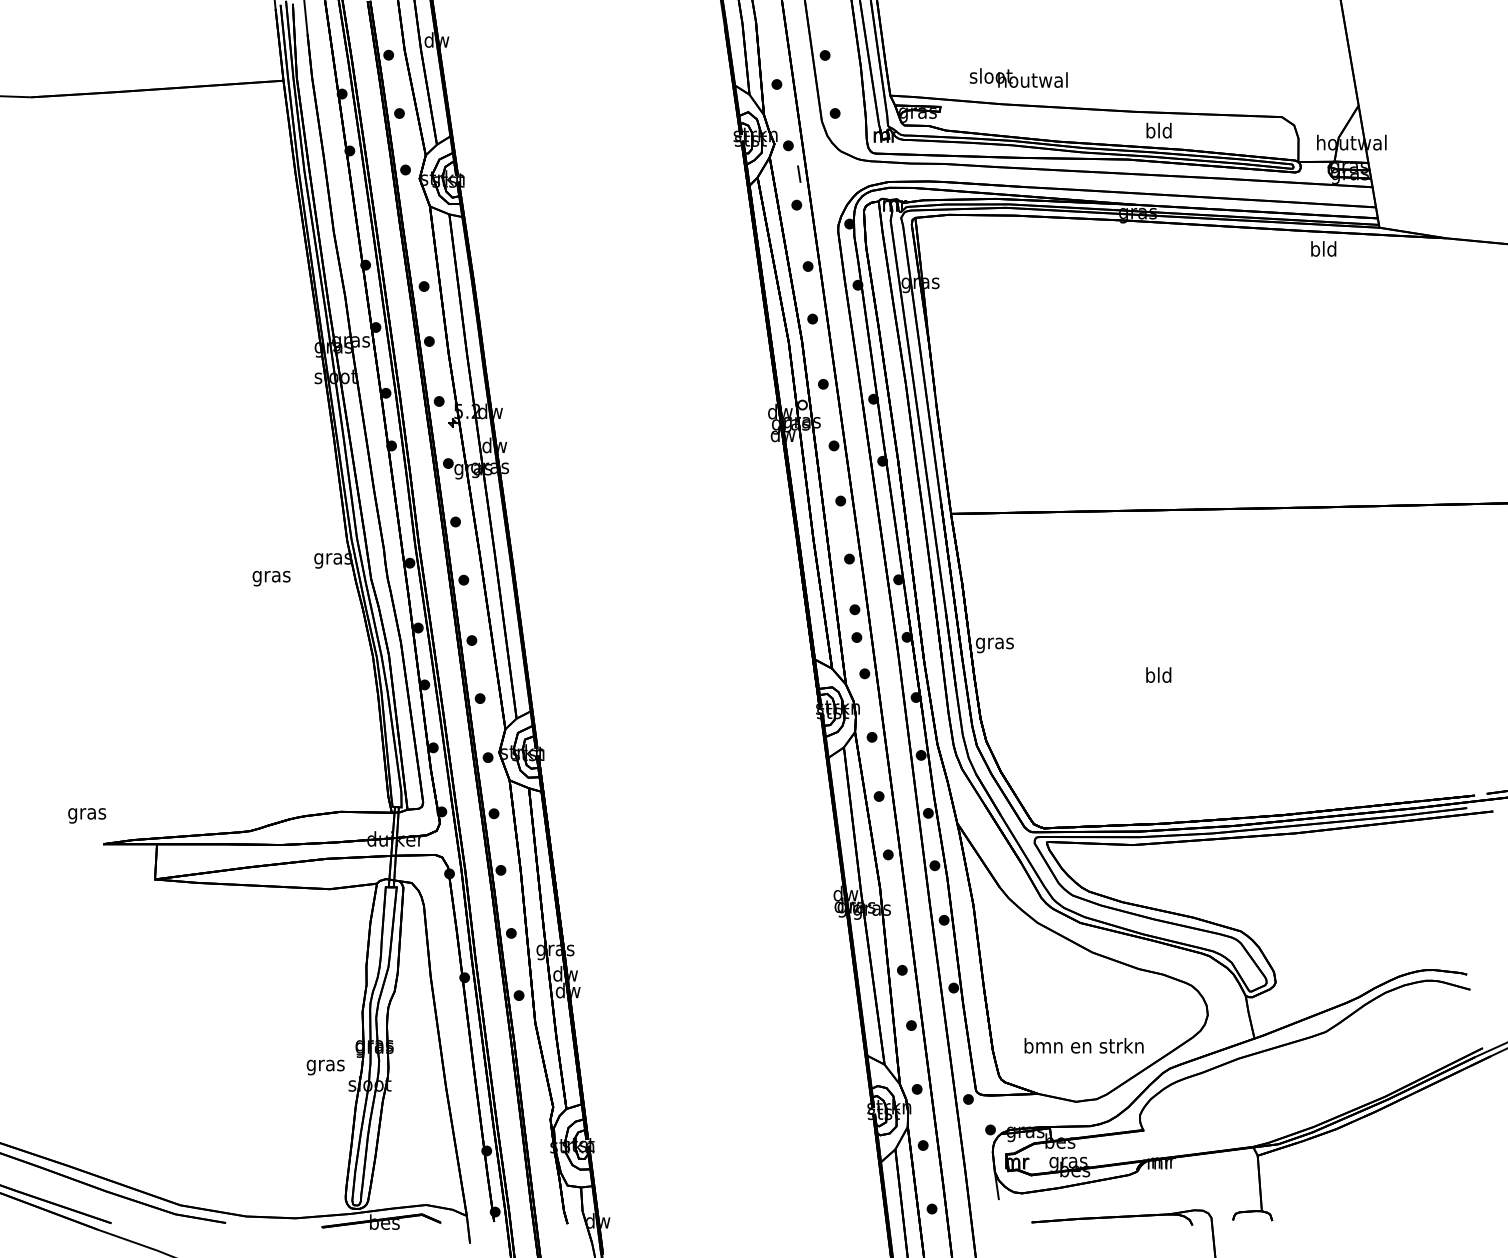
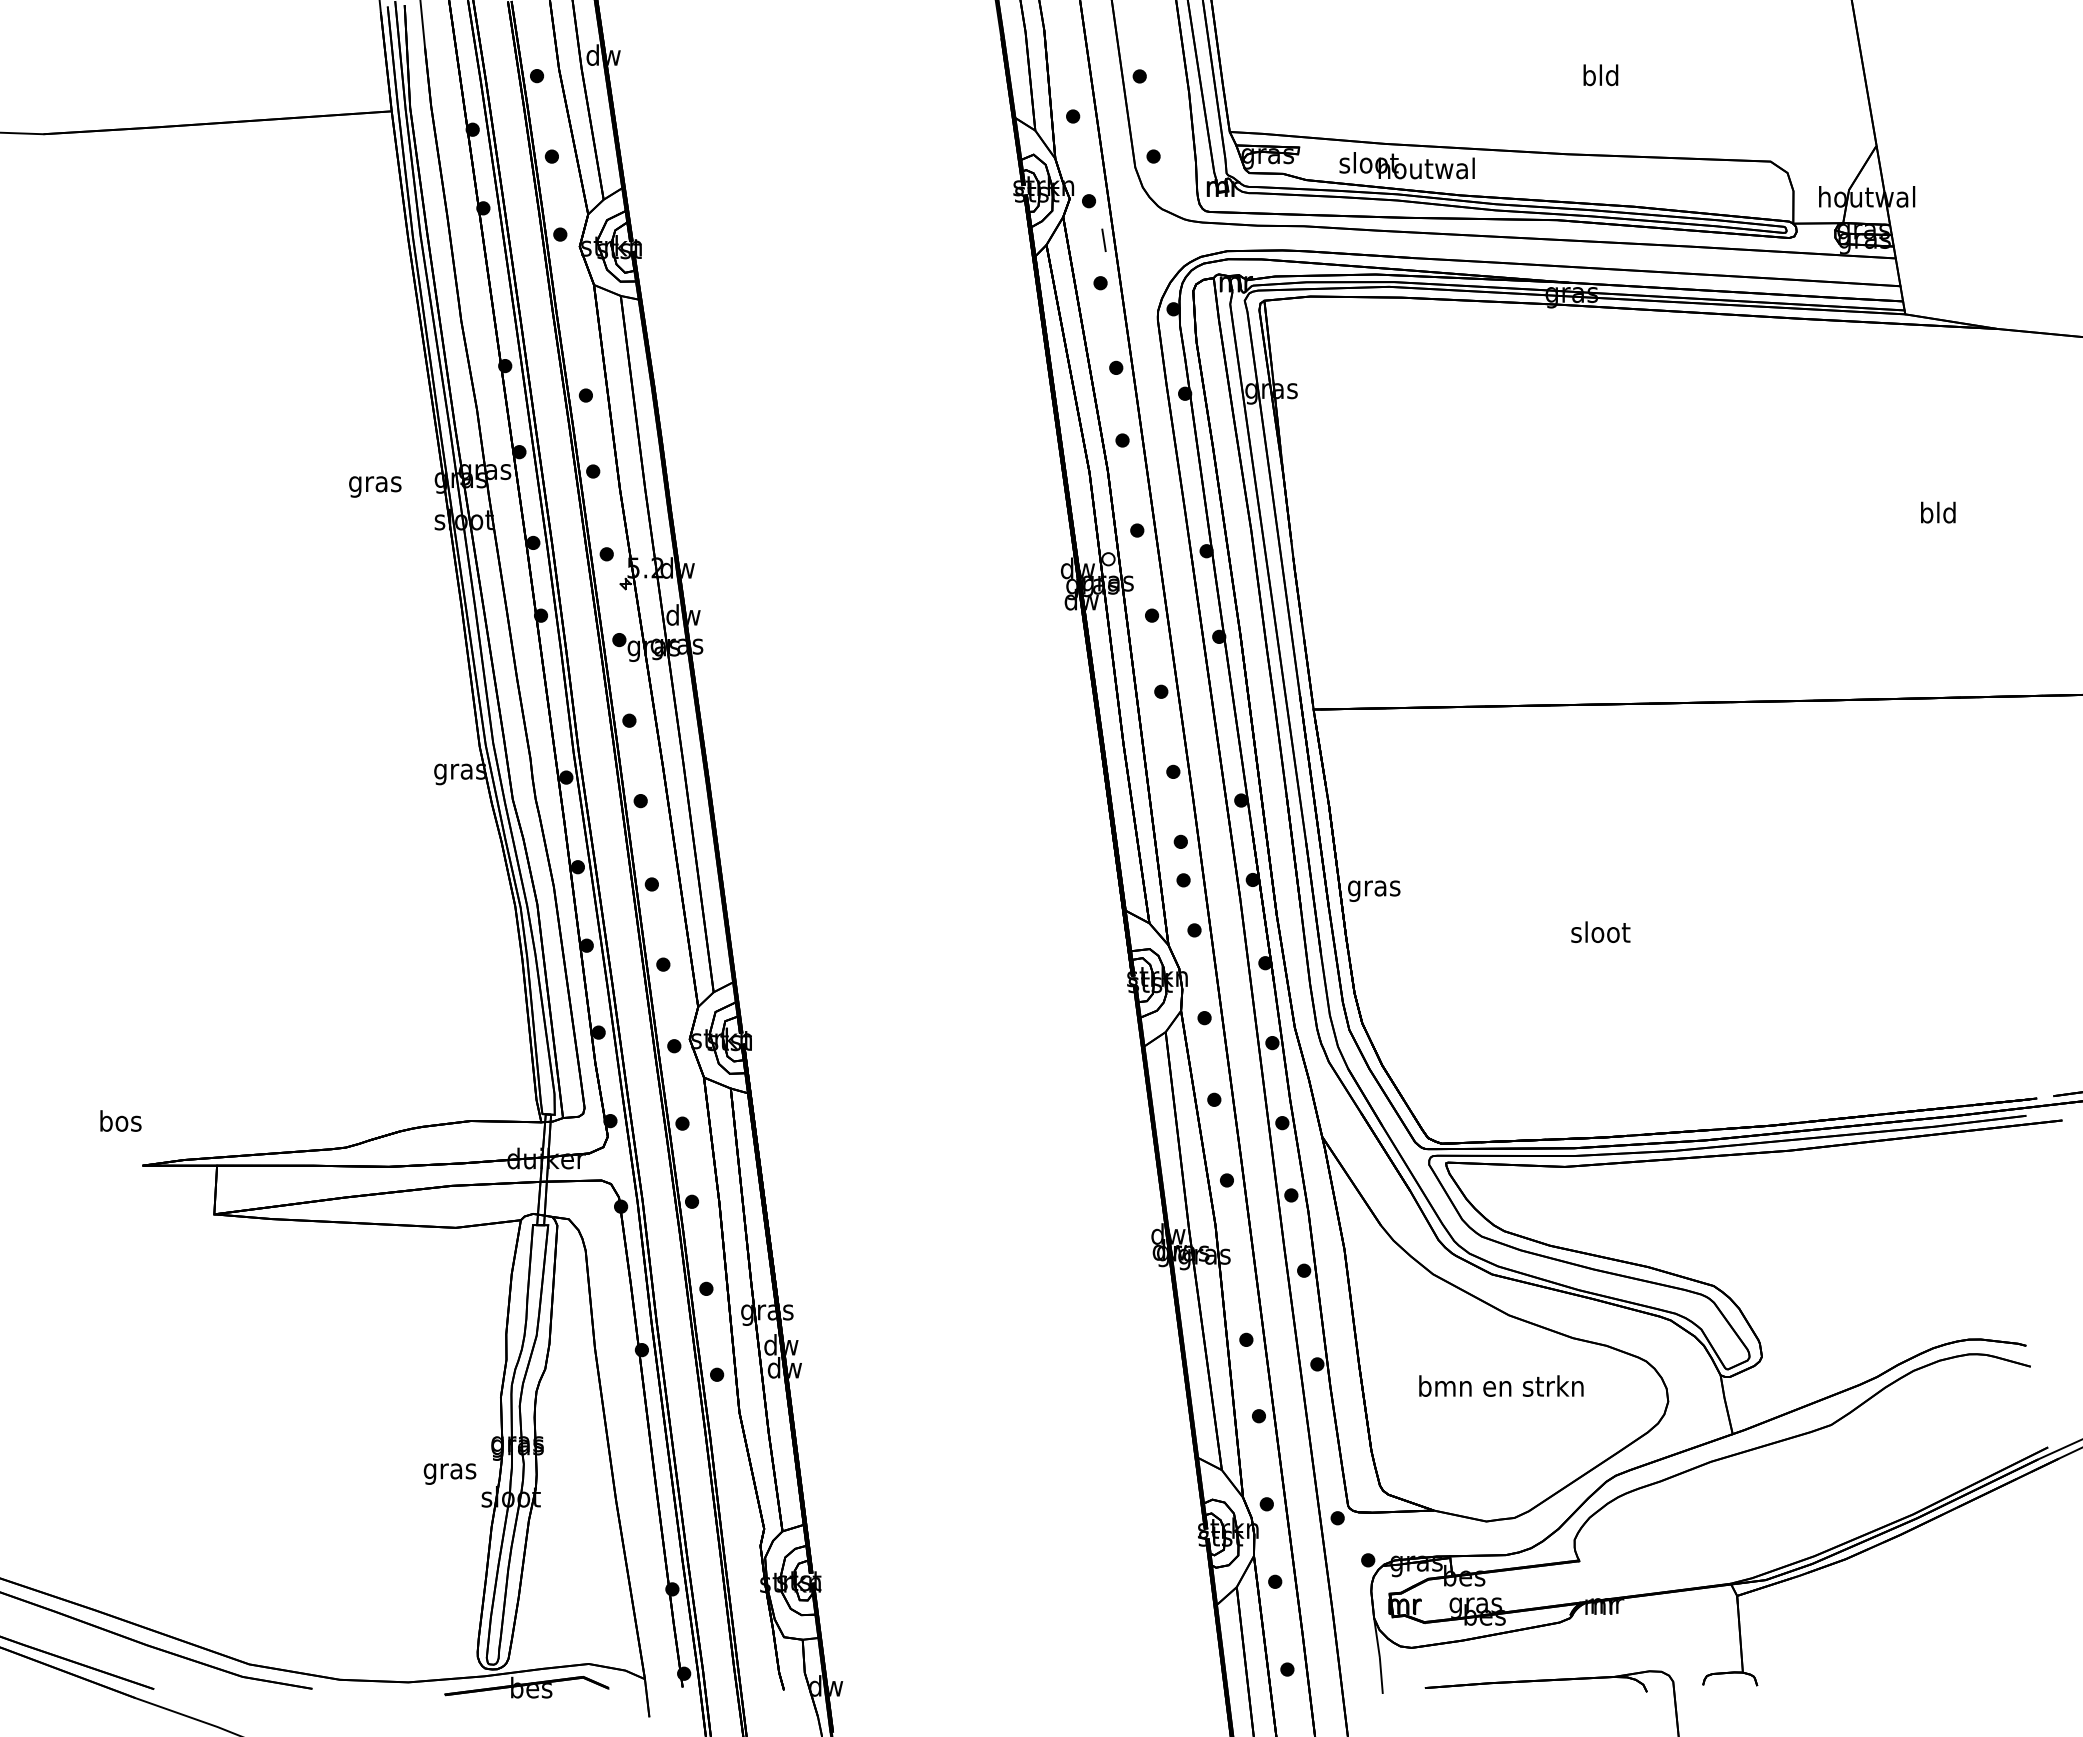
text: (1018, 77) -> (1406, 165), moved
text: (1158, 130) -> (1600, 75), moved
text: (1323, 248) -> (1938, 512), moved
text: (271, 578) -> (375, 486), moved
text: (1158, 675) -> (1600, 932), bld -> sloot
text: (87, 813) -> (120, 1123), gras -> bos
text: (1084, 1045) -> (1501, 1385), moved
line: (999, 1213) -> (1380, 1675), added

